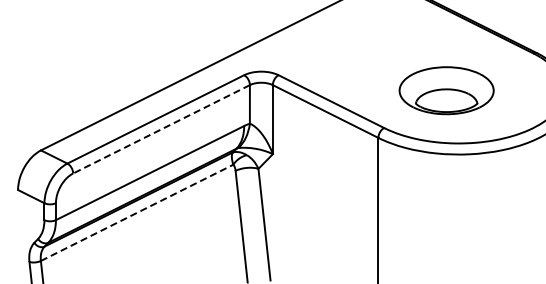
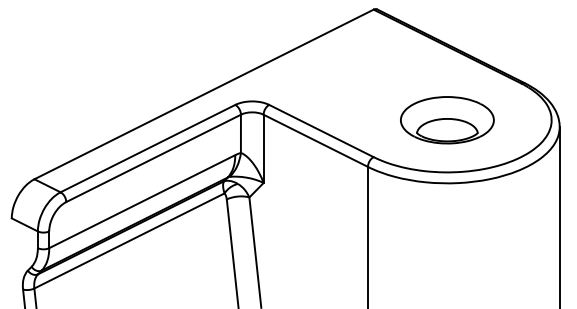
part: (446, 90) -> (447, 120), moved
line: (161, 129) -> (153, 158), dashed -> solid
line: (137, 212) -> (129, 240), dashed -> solid

